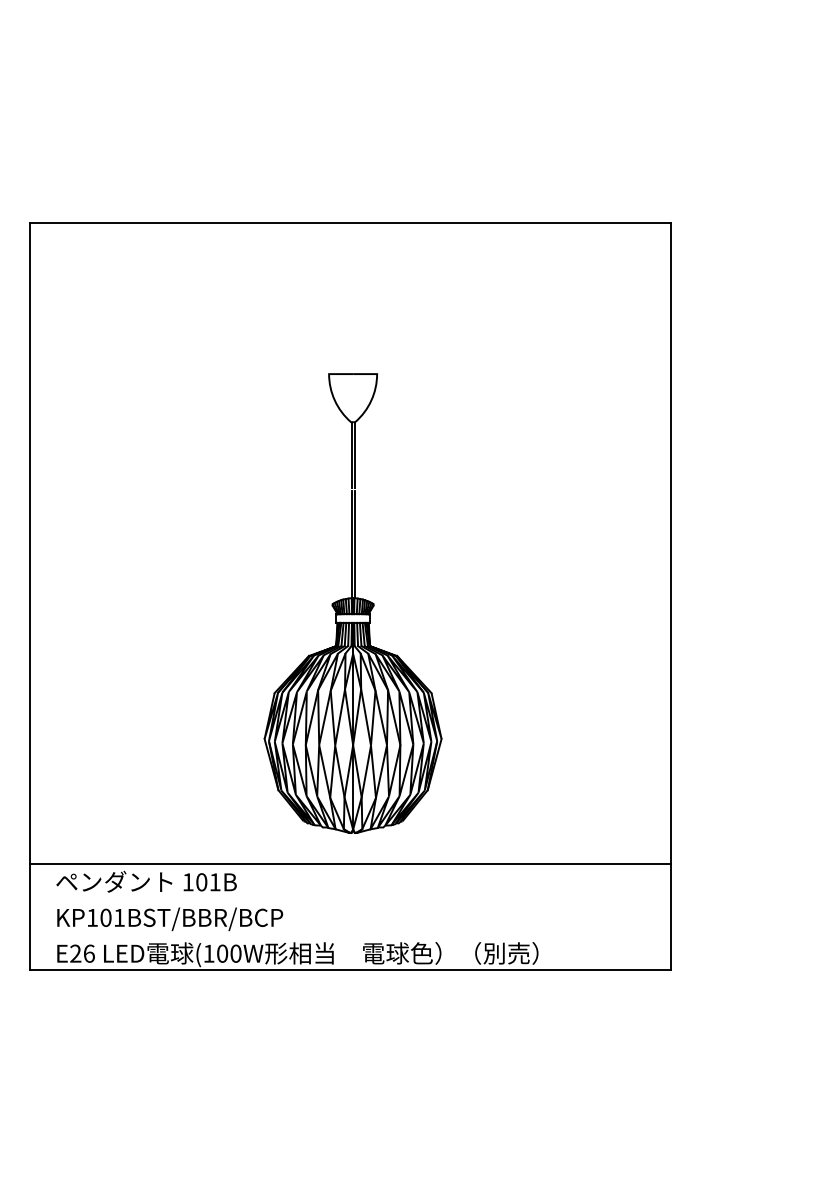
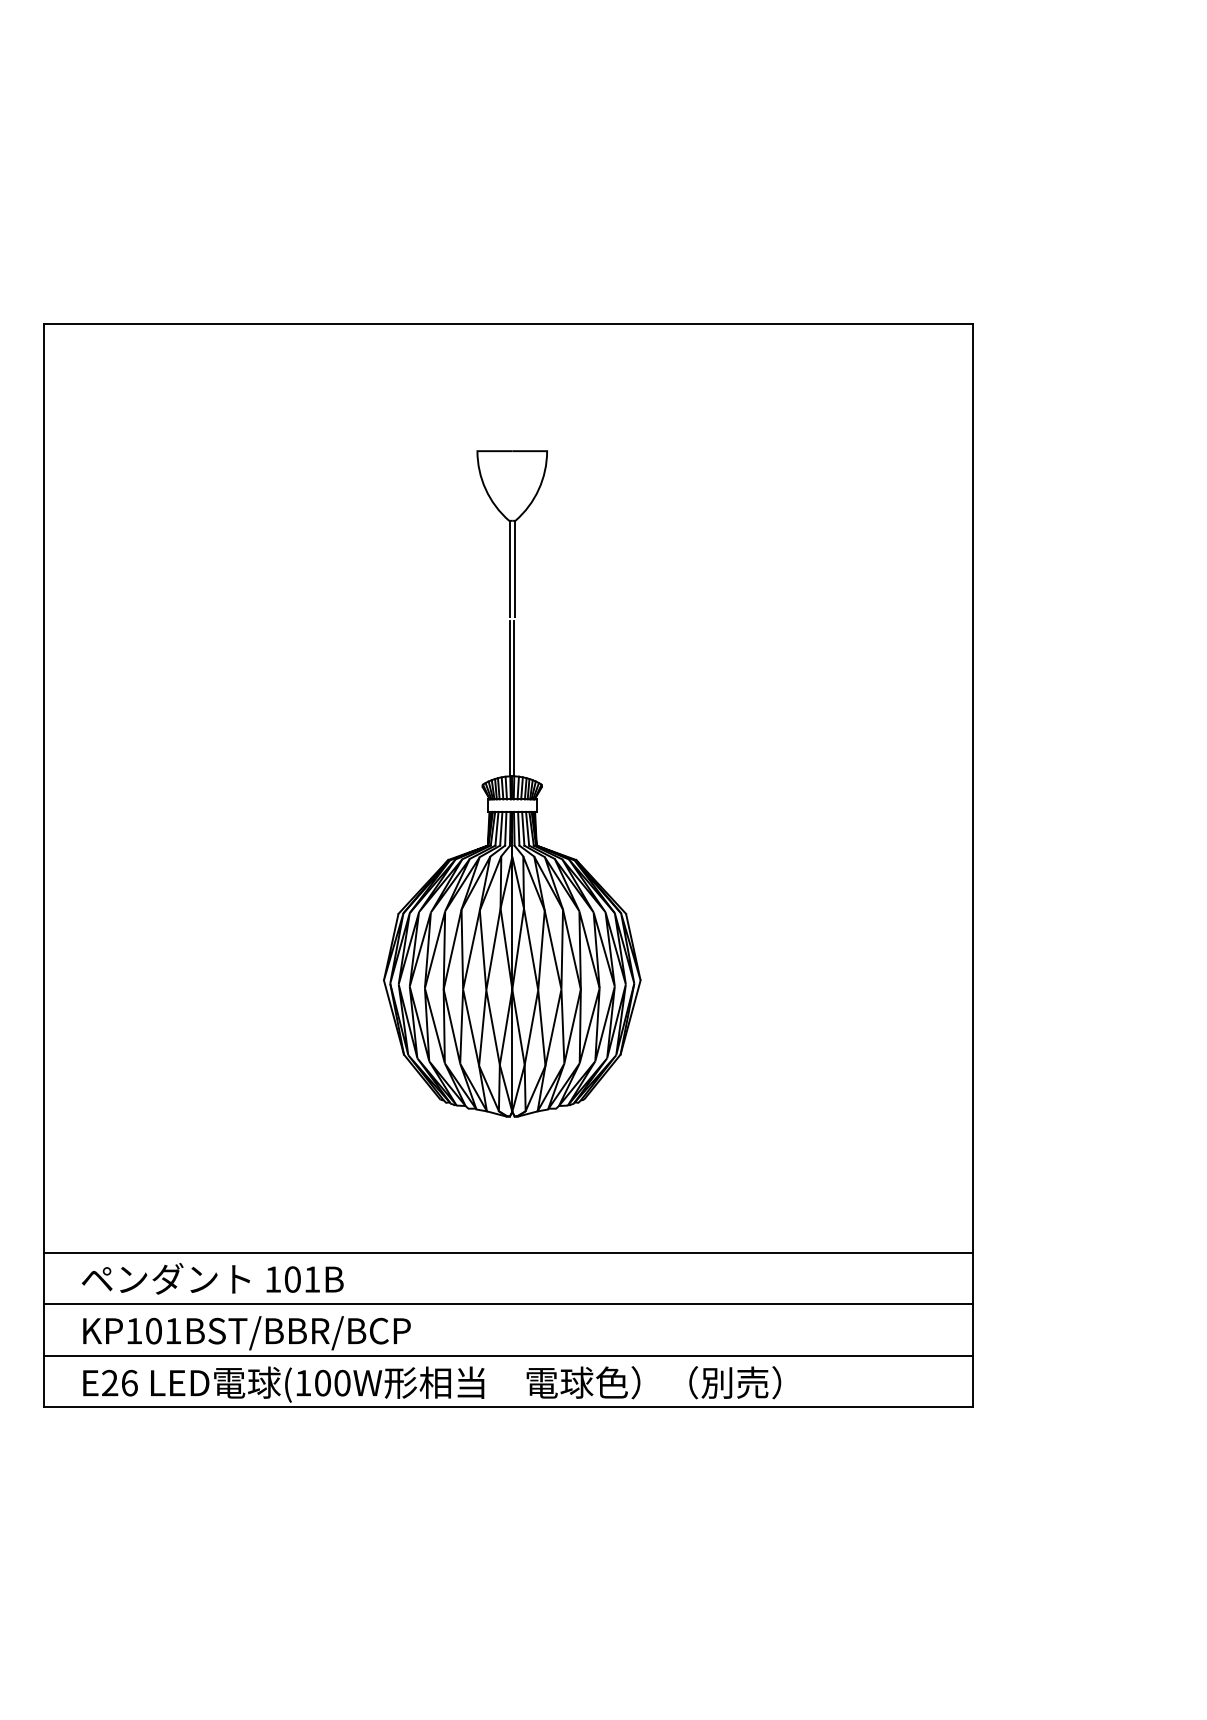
part: (352, 603) -> (511, 783), moved
line: (350, 899) -> (508, 1304), added
line: (350, 934) -> (508, 1355), added

